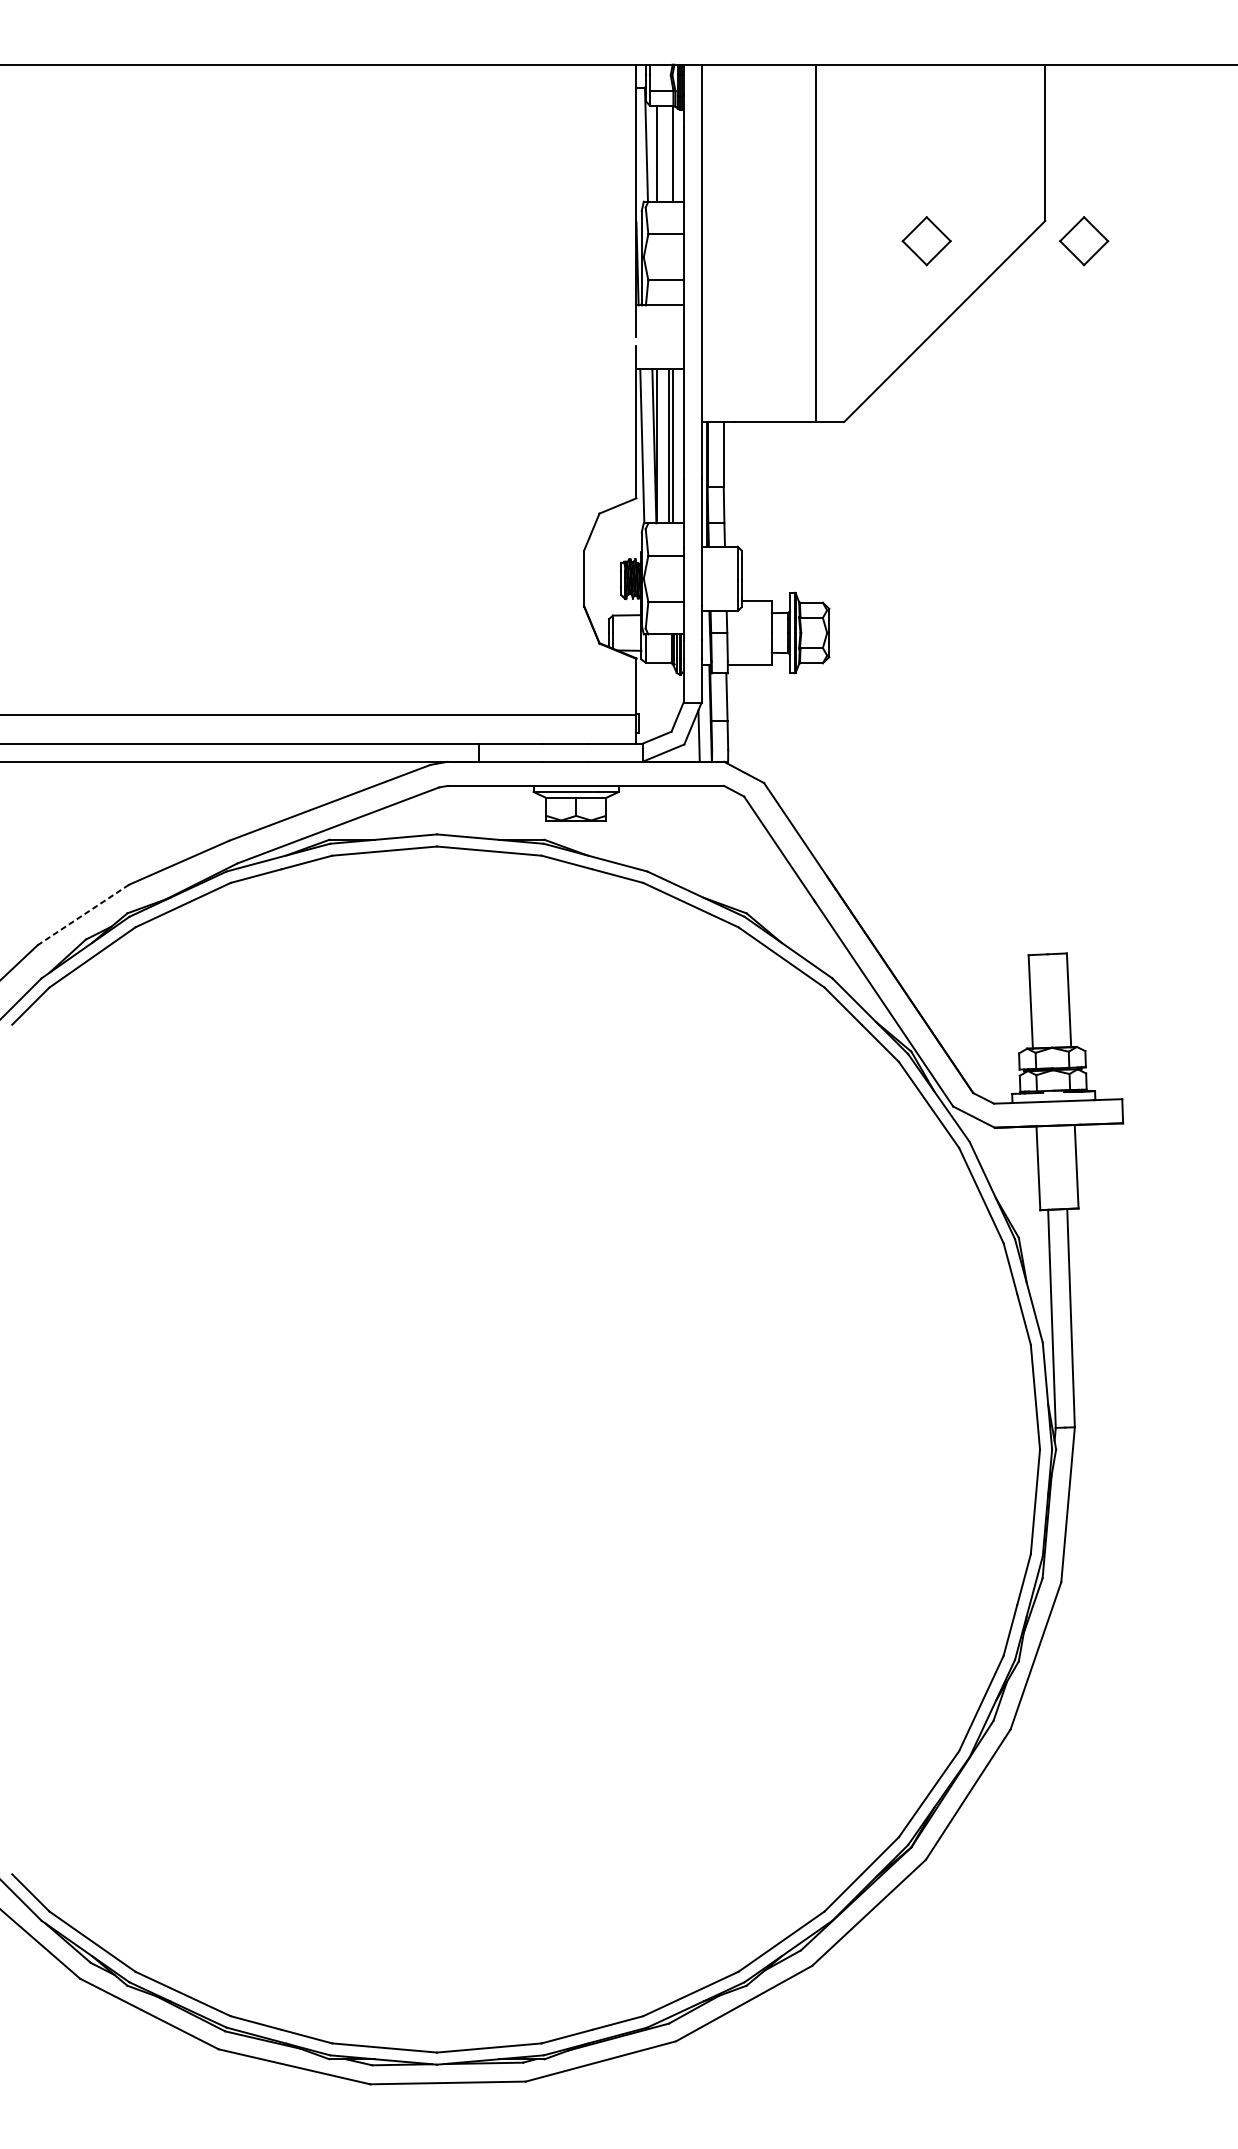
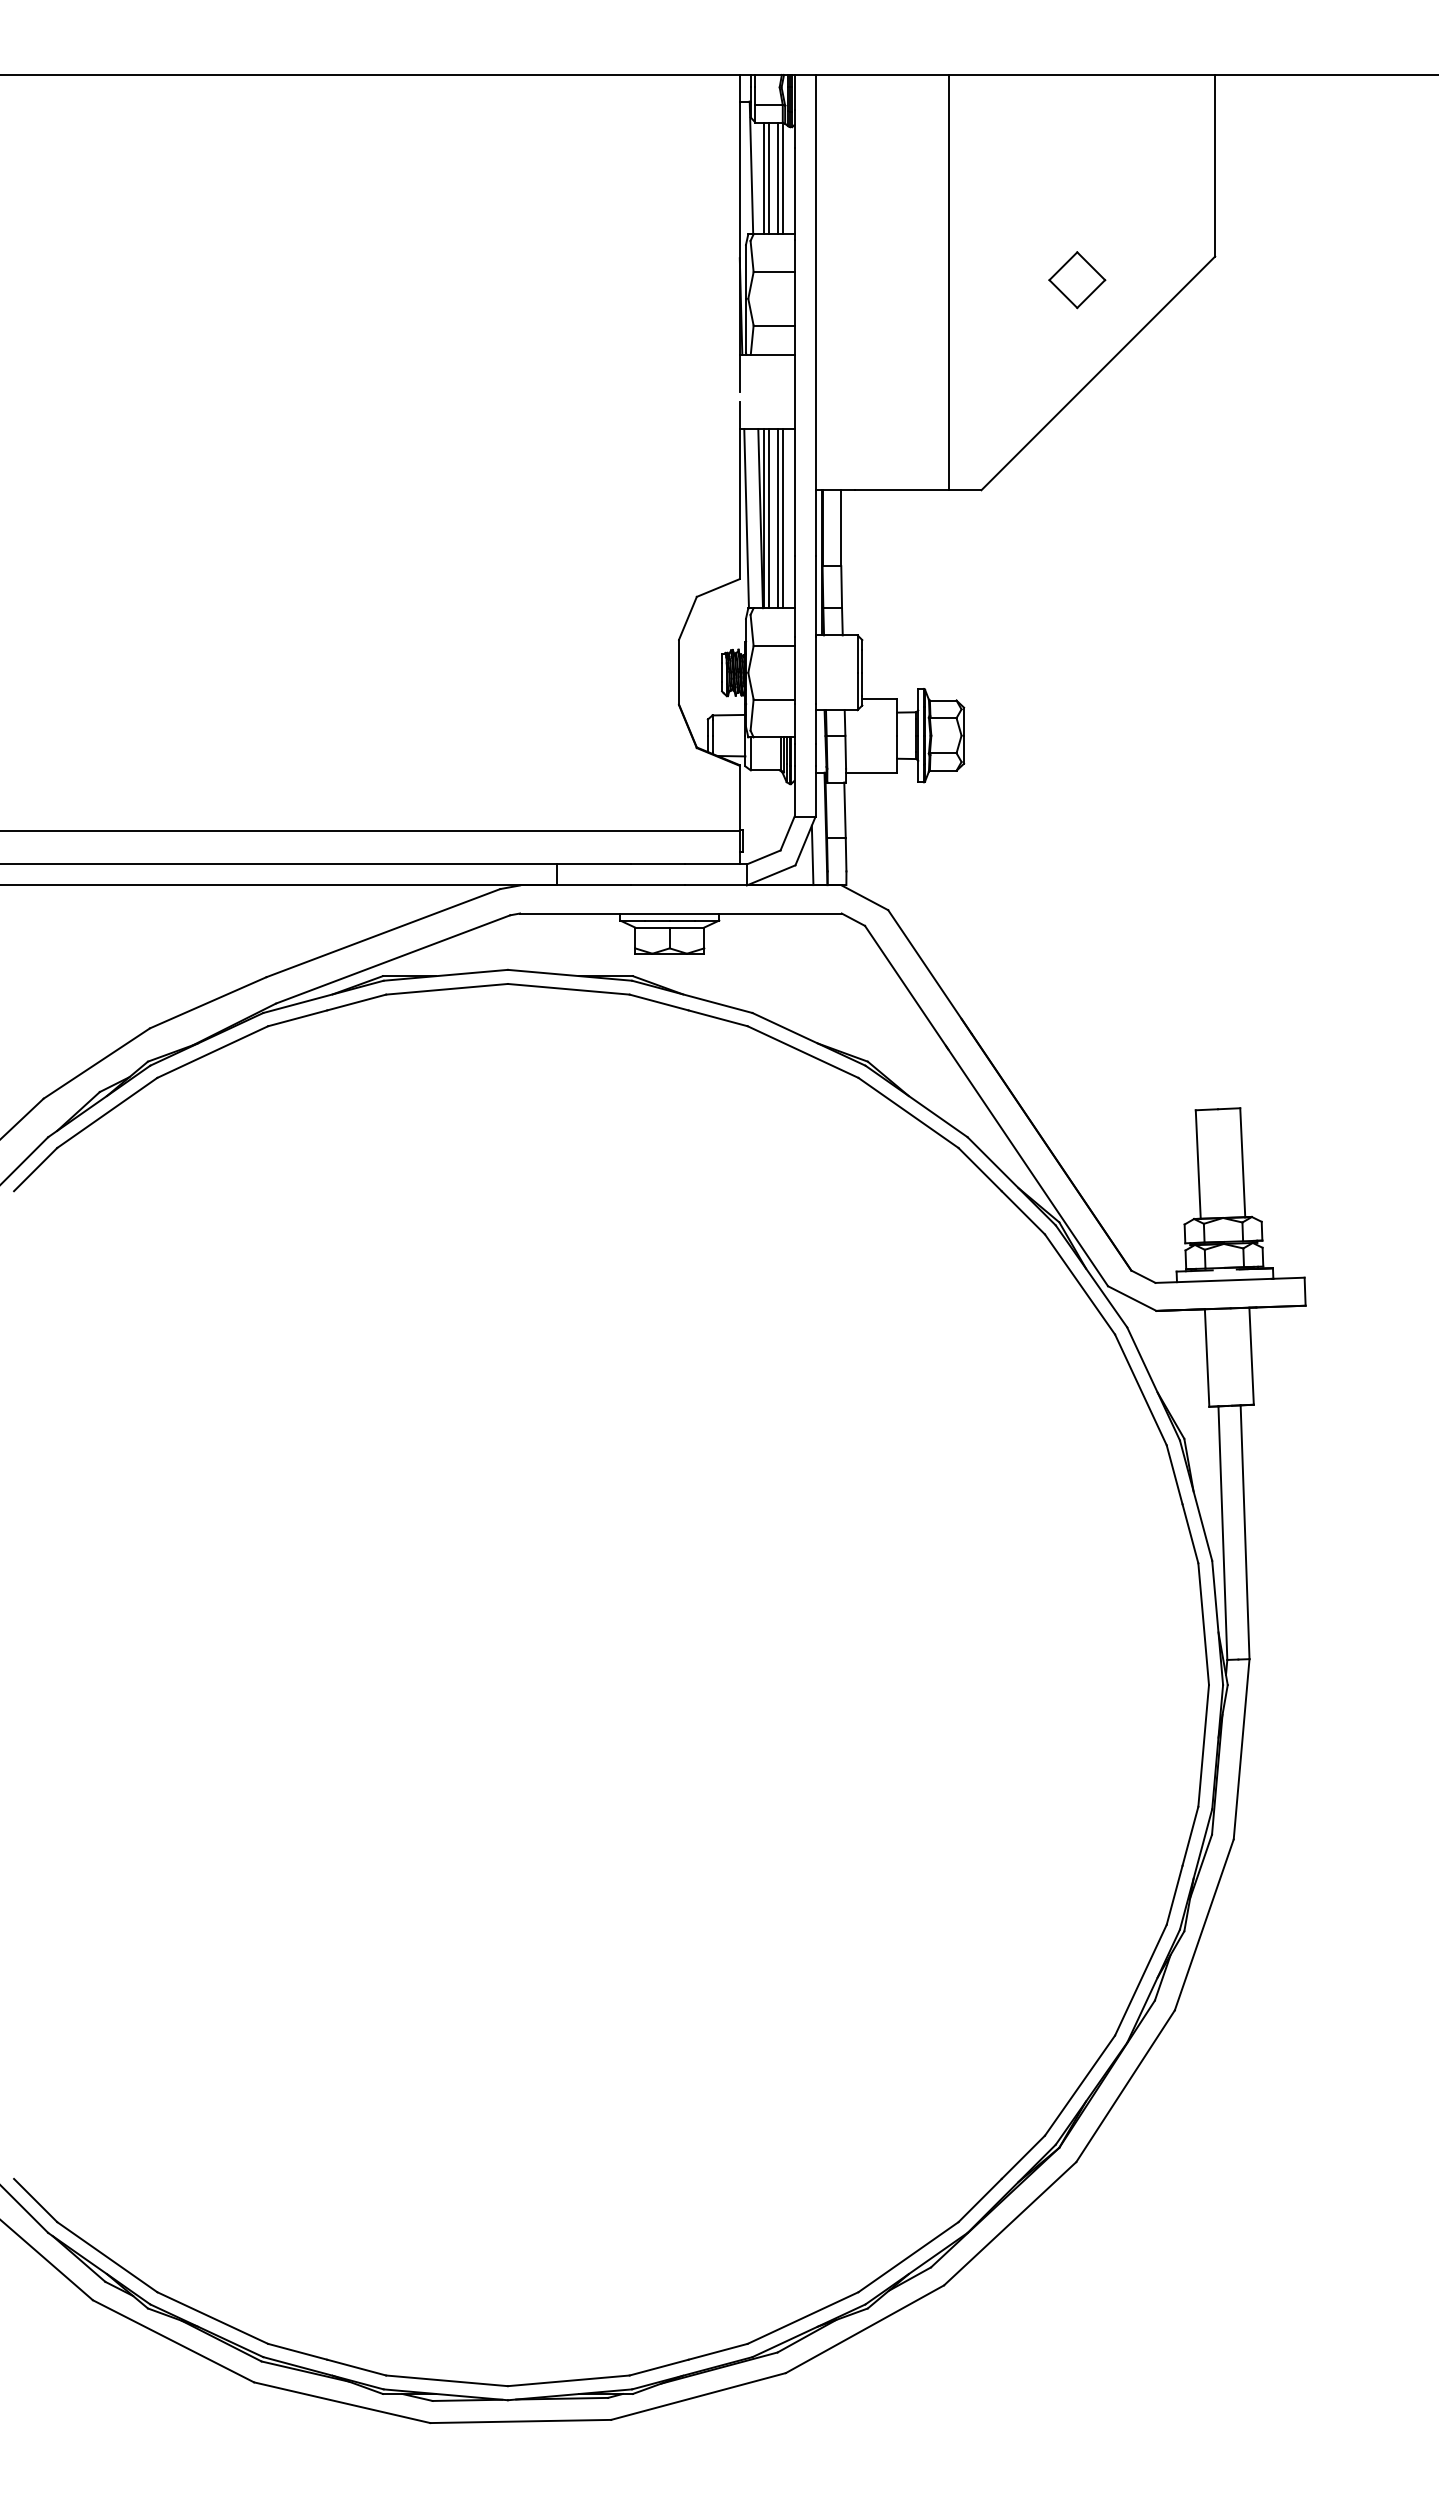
line: (661, 153) -> (768, 178), added
line: (669, 153) -> (778, 178), added
part: (1084, 241) -> (1260, 280), removed
line: (661, 446) -> (768, 518), added
line: (83, 914) -> (96, 1063), dashed -> solid

